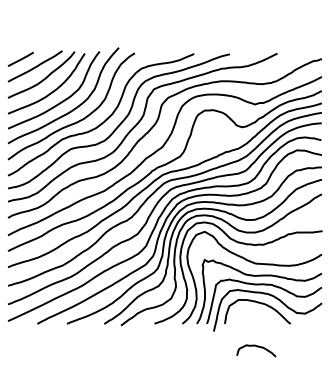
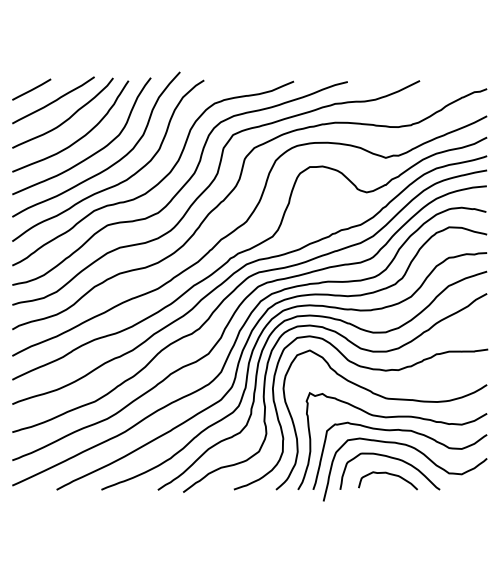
curve: (257, 347) -> (389, 475), moved

